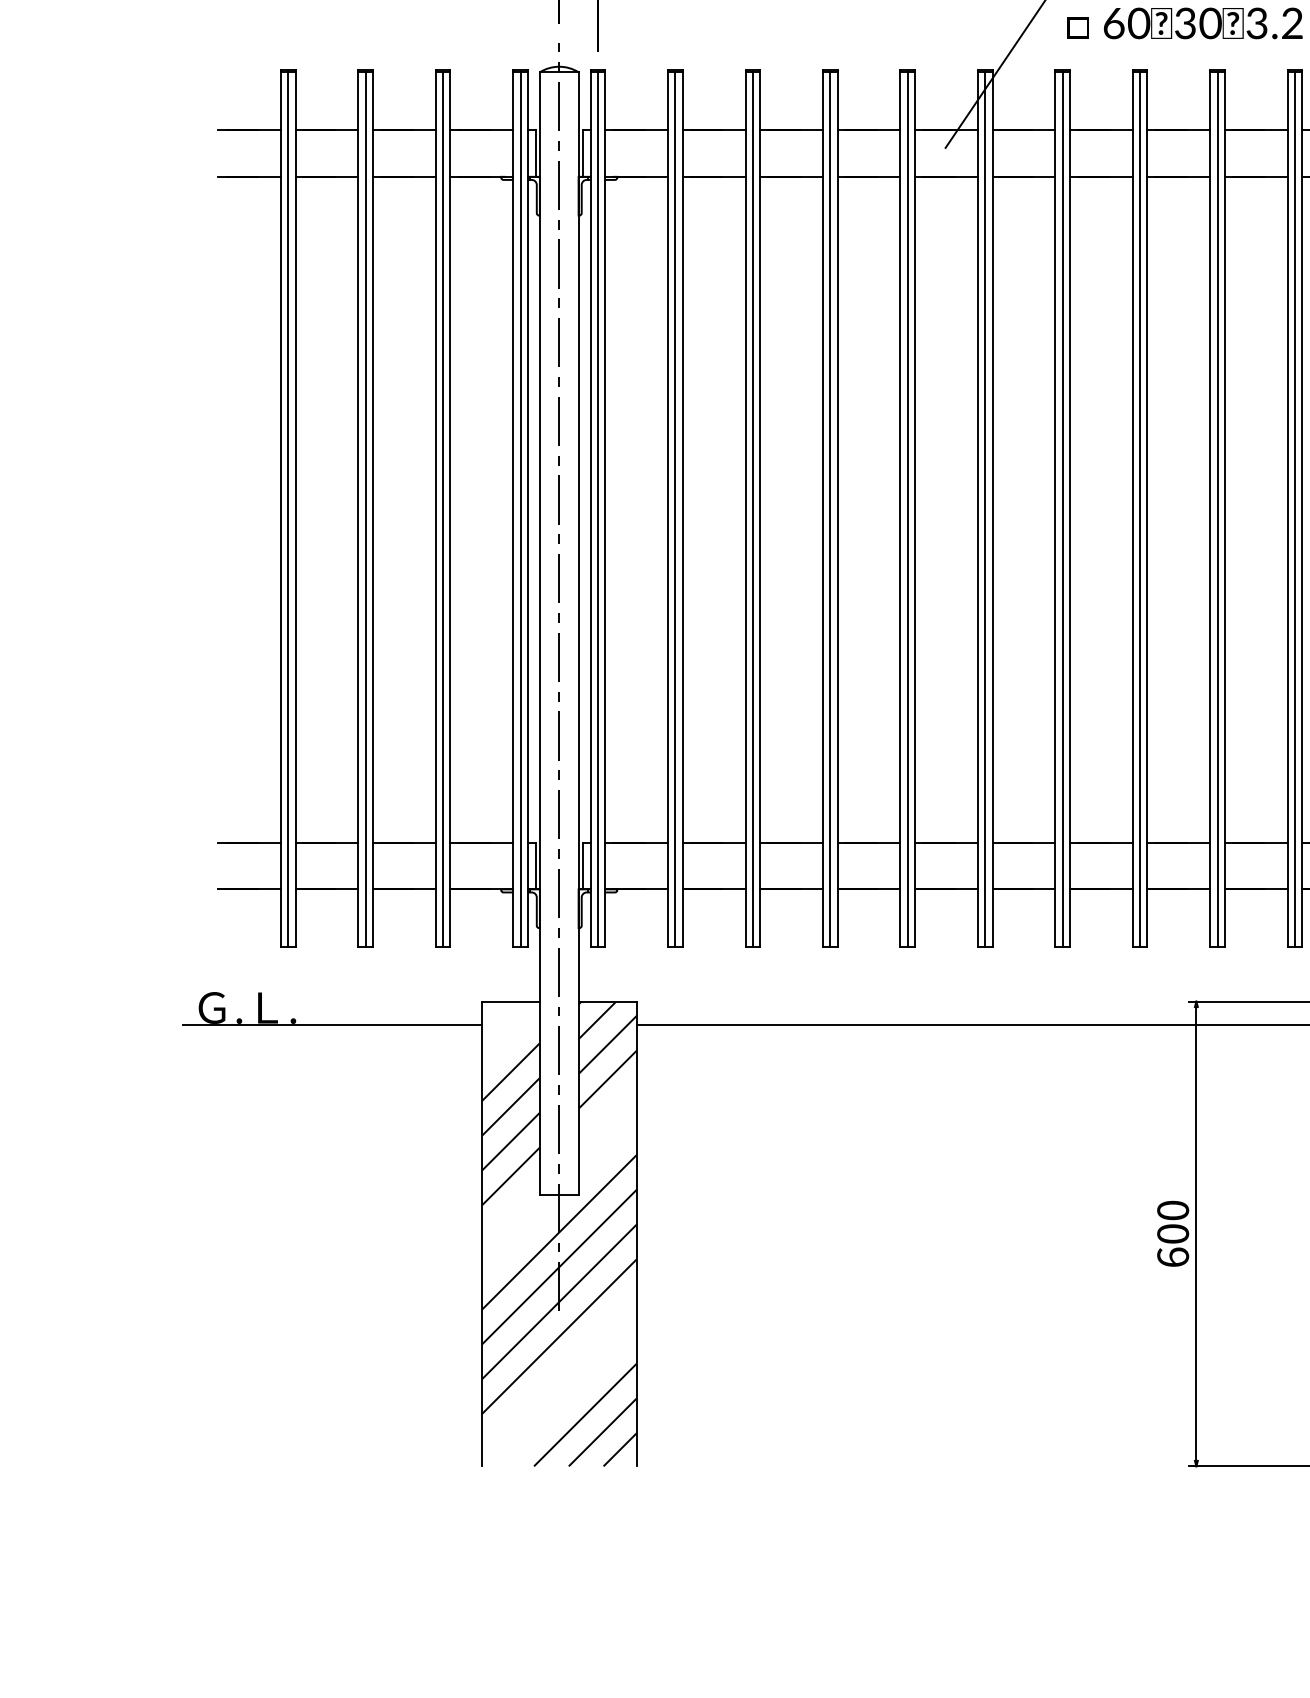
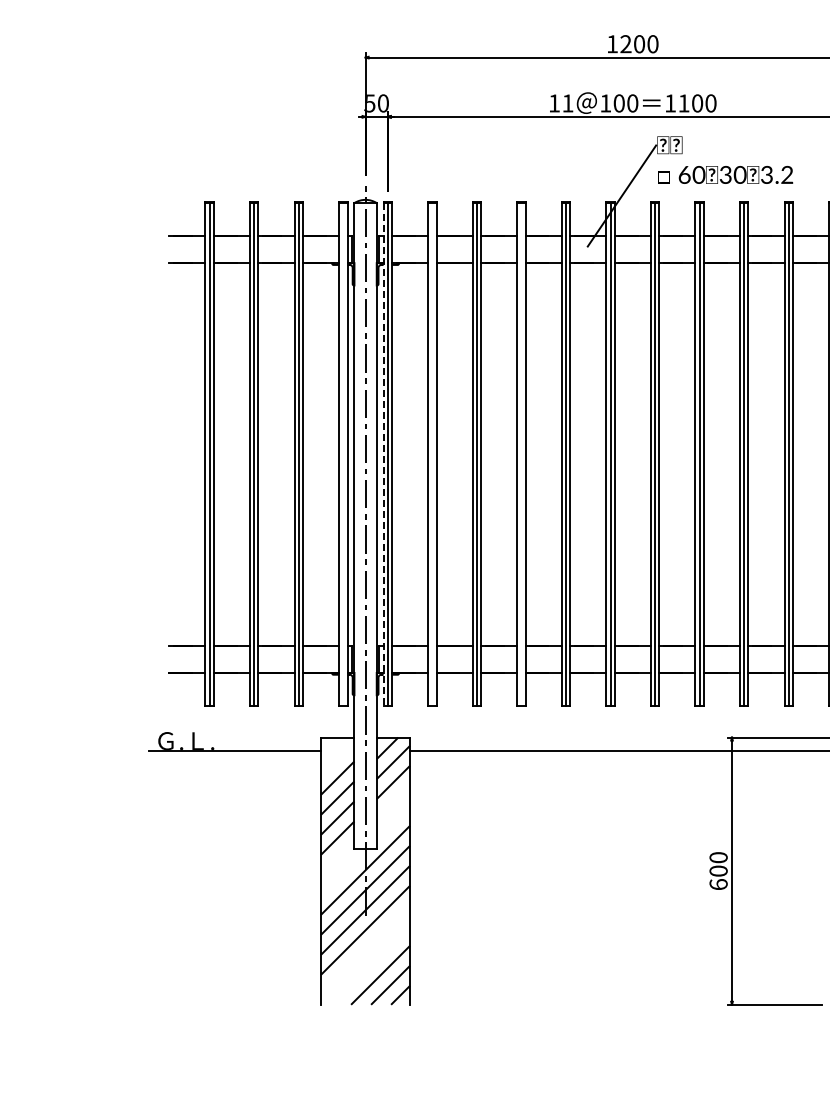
line: (520, 509) -> (343, 454), removed
line: (590, 509) -> (383, 454), solid -> dashed
line: (675, 509) -> (432, 454), removed
line: (830, 509) -> (521, 454), removed

